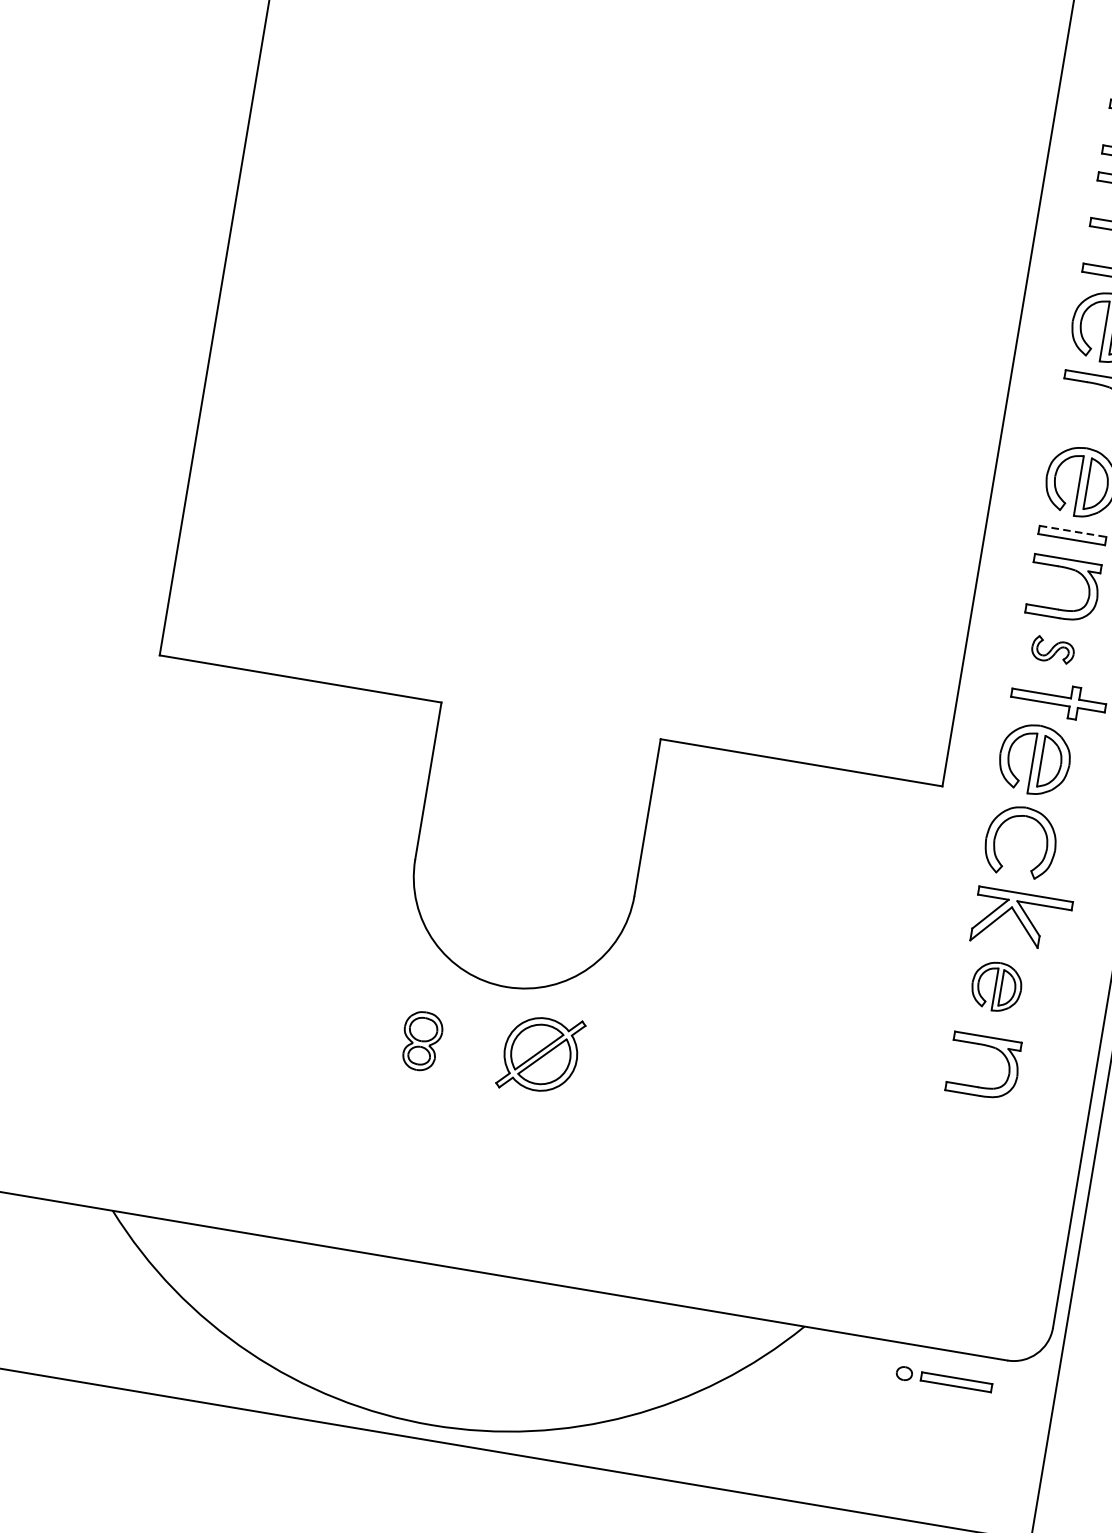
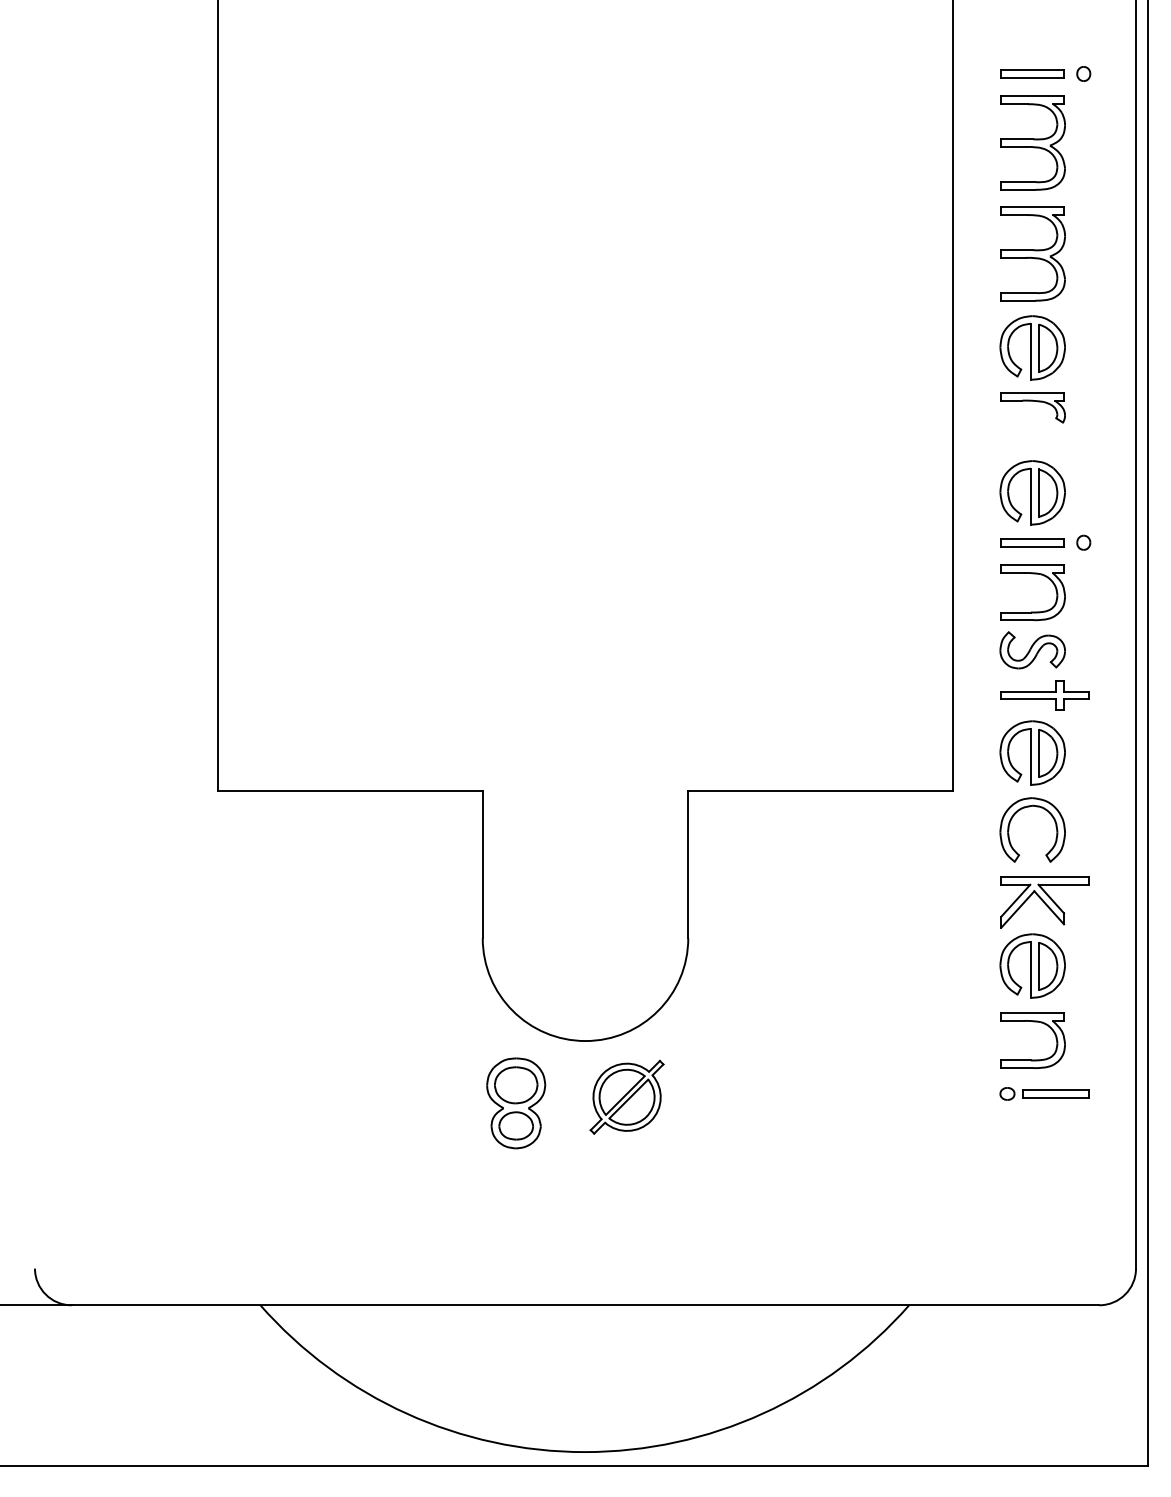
line: (1073, 531) -> (1033, 538), dashed -> solid
part: (1052, 650) -> (1032, 650), size x1.67
part: (996, 986) -> (1032, 965), size x1.43
part: (421, 1041) -> (516, 1103), size x1.67
part: (944, 1379) -> (1044, 1093), moved

